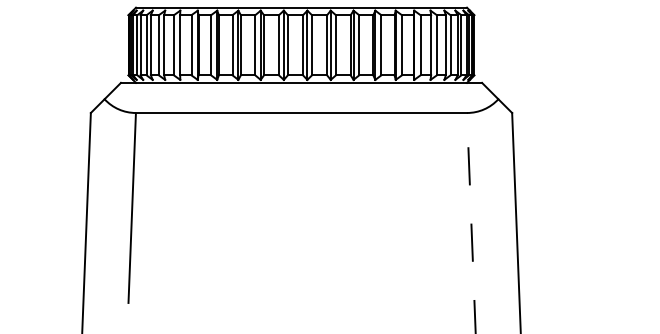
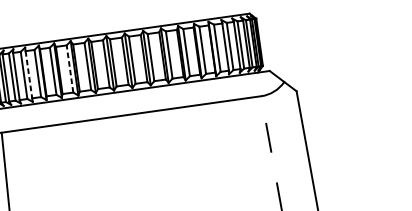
line: (232, 44) -> (69, 68), solid -> dashed
line: (180, 45) -> (29, 74), solid -> dashed

